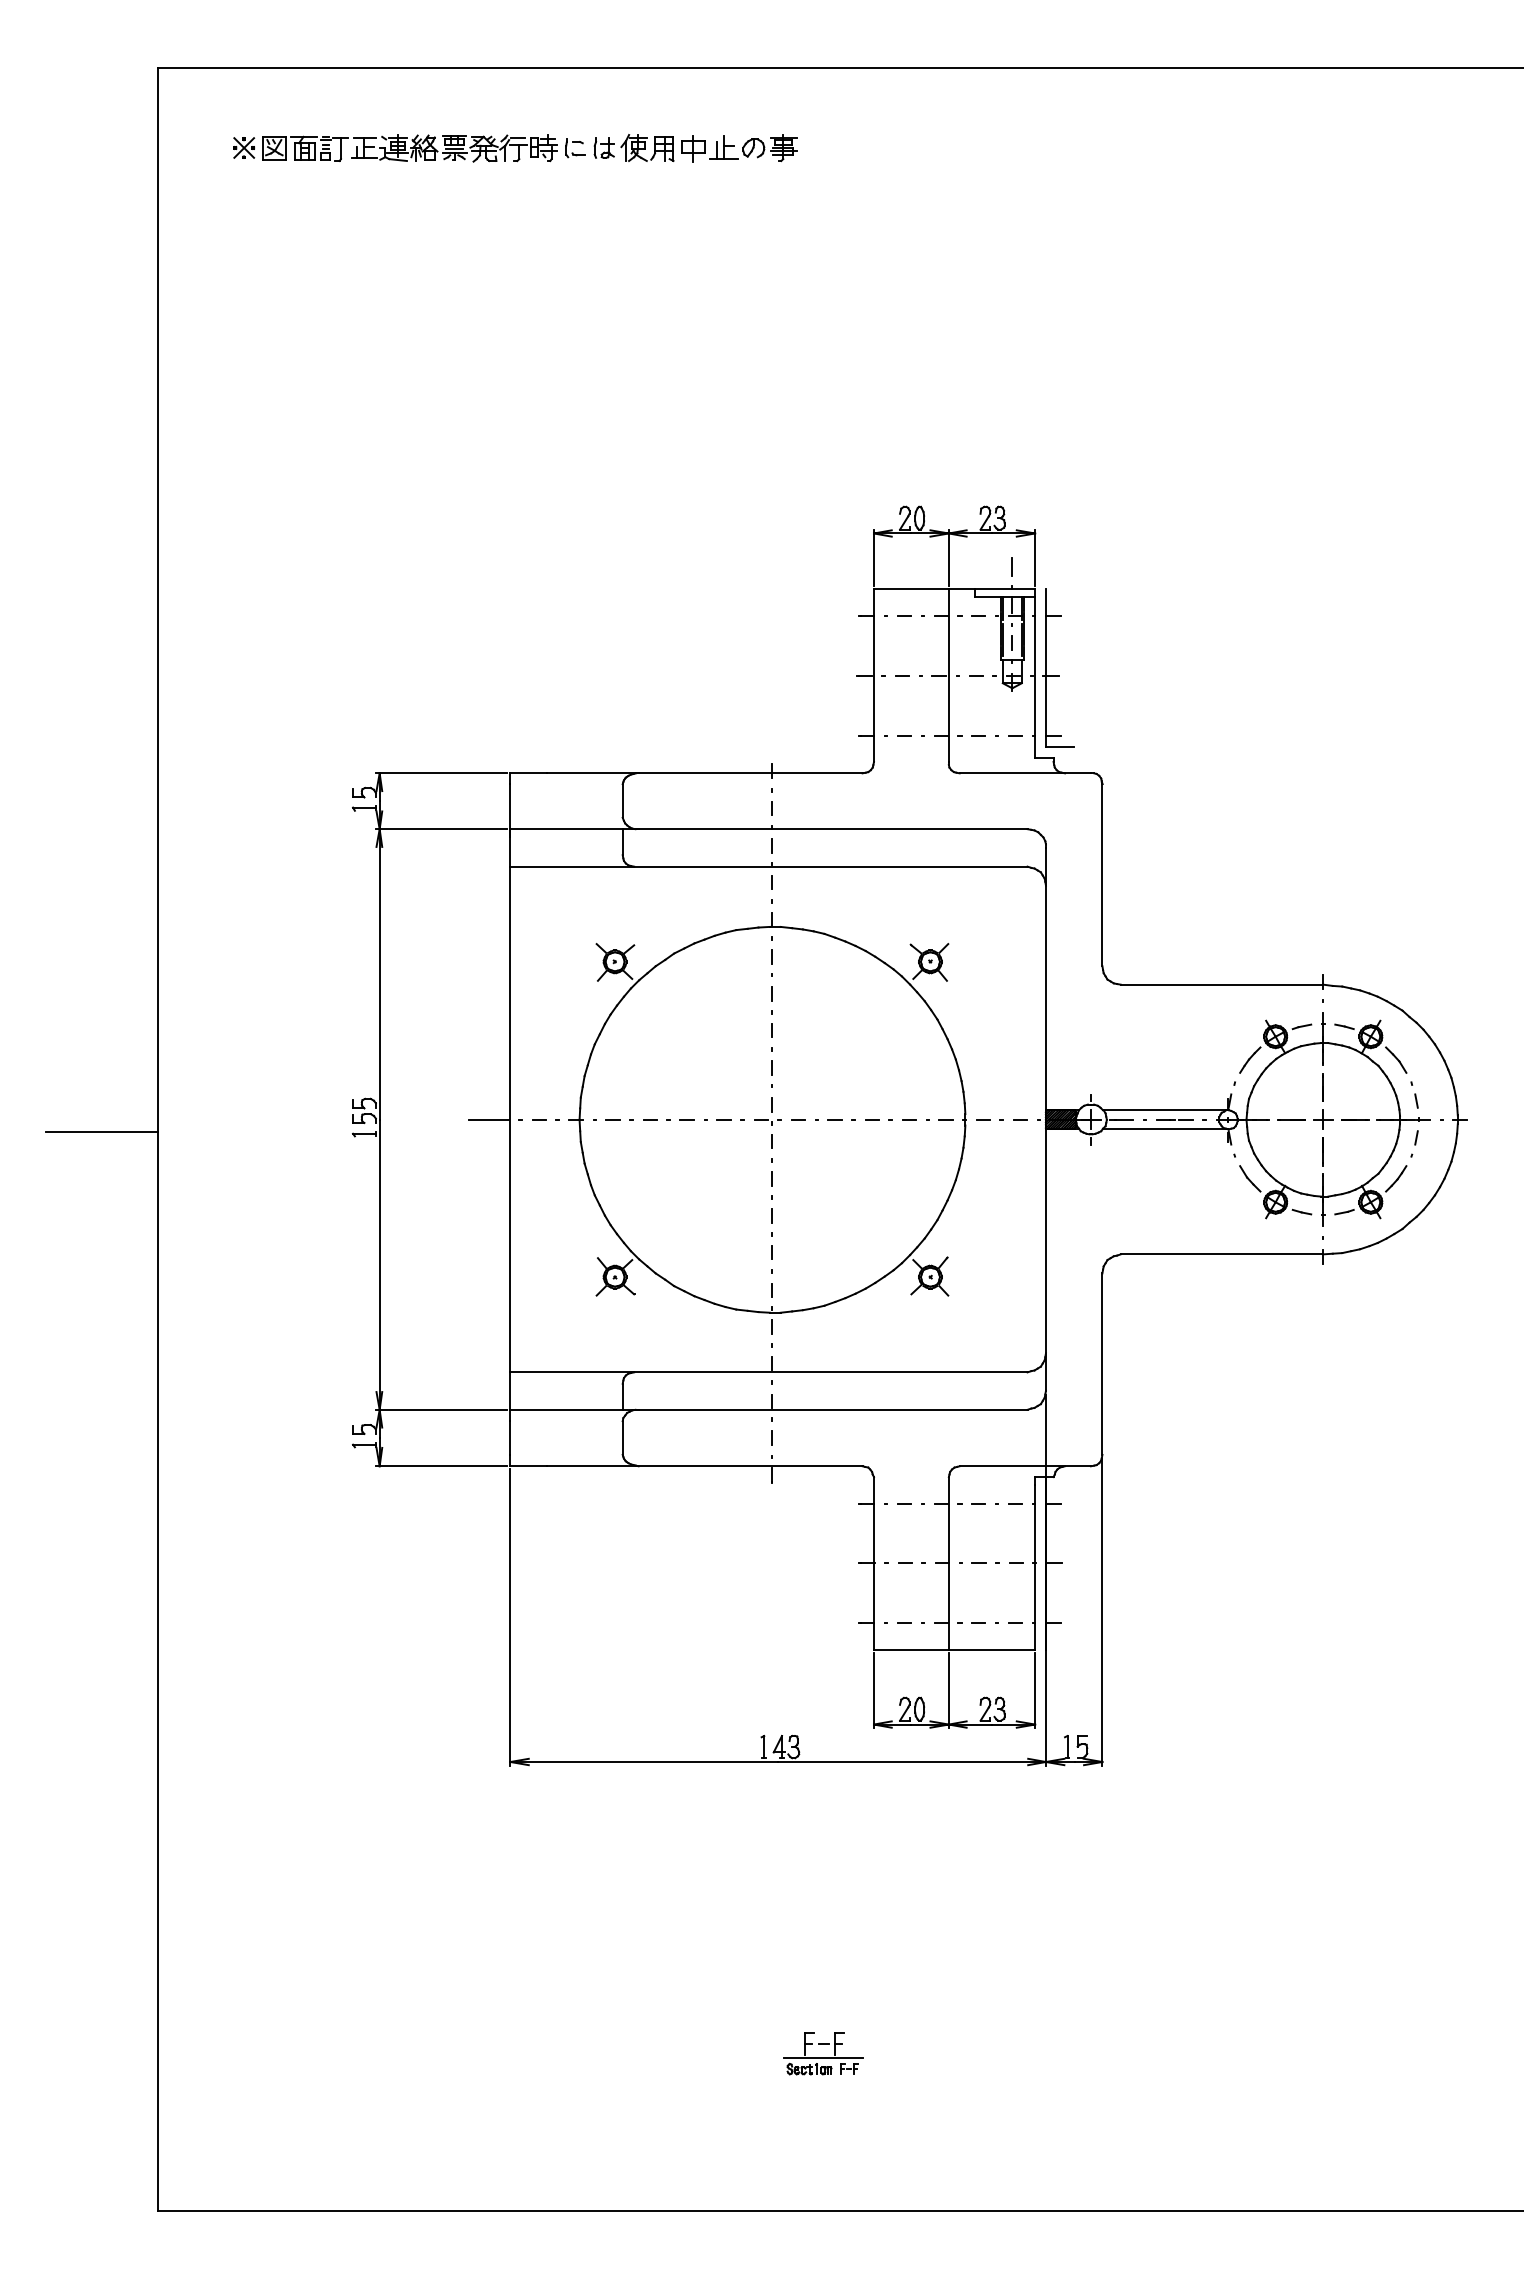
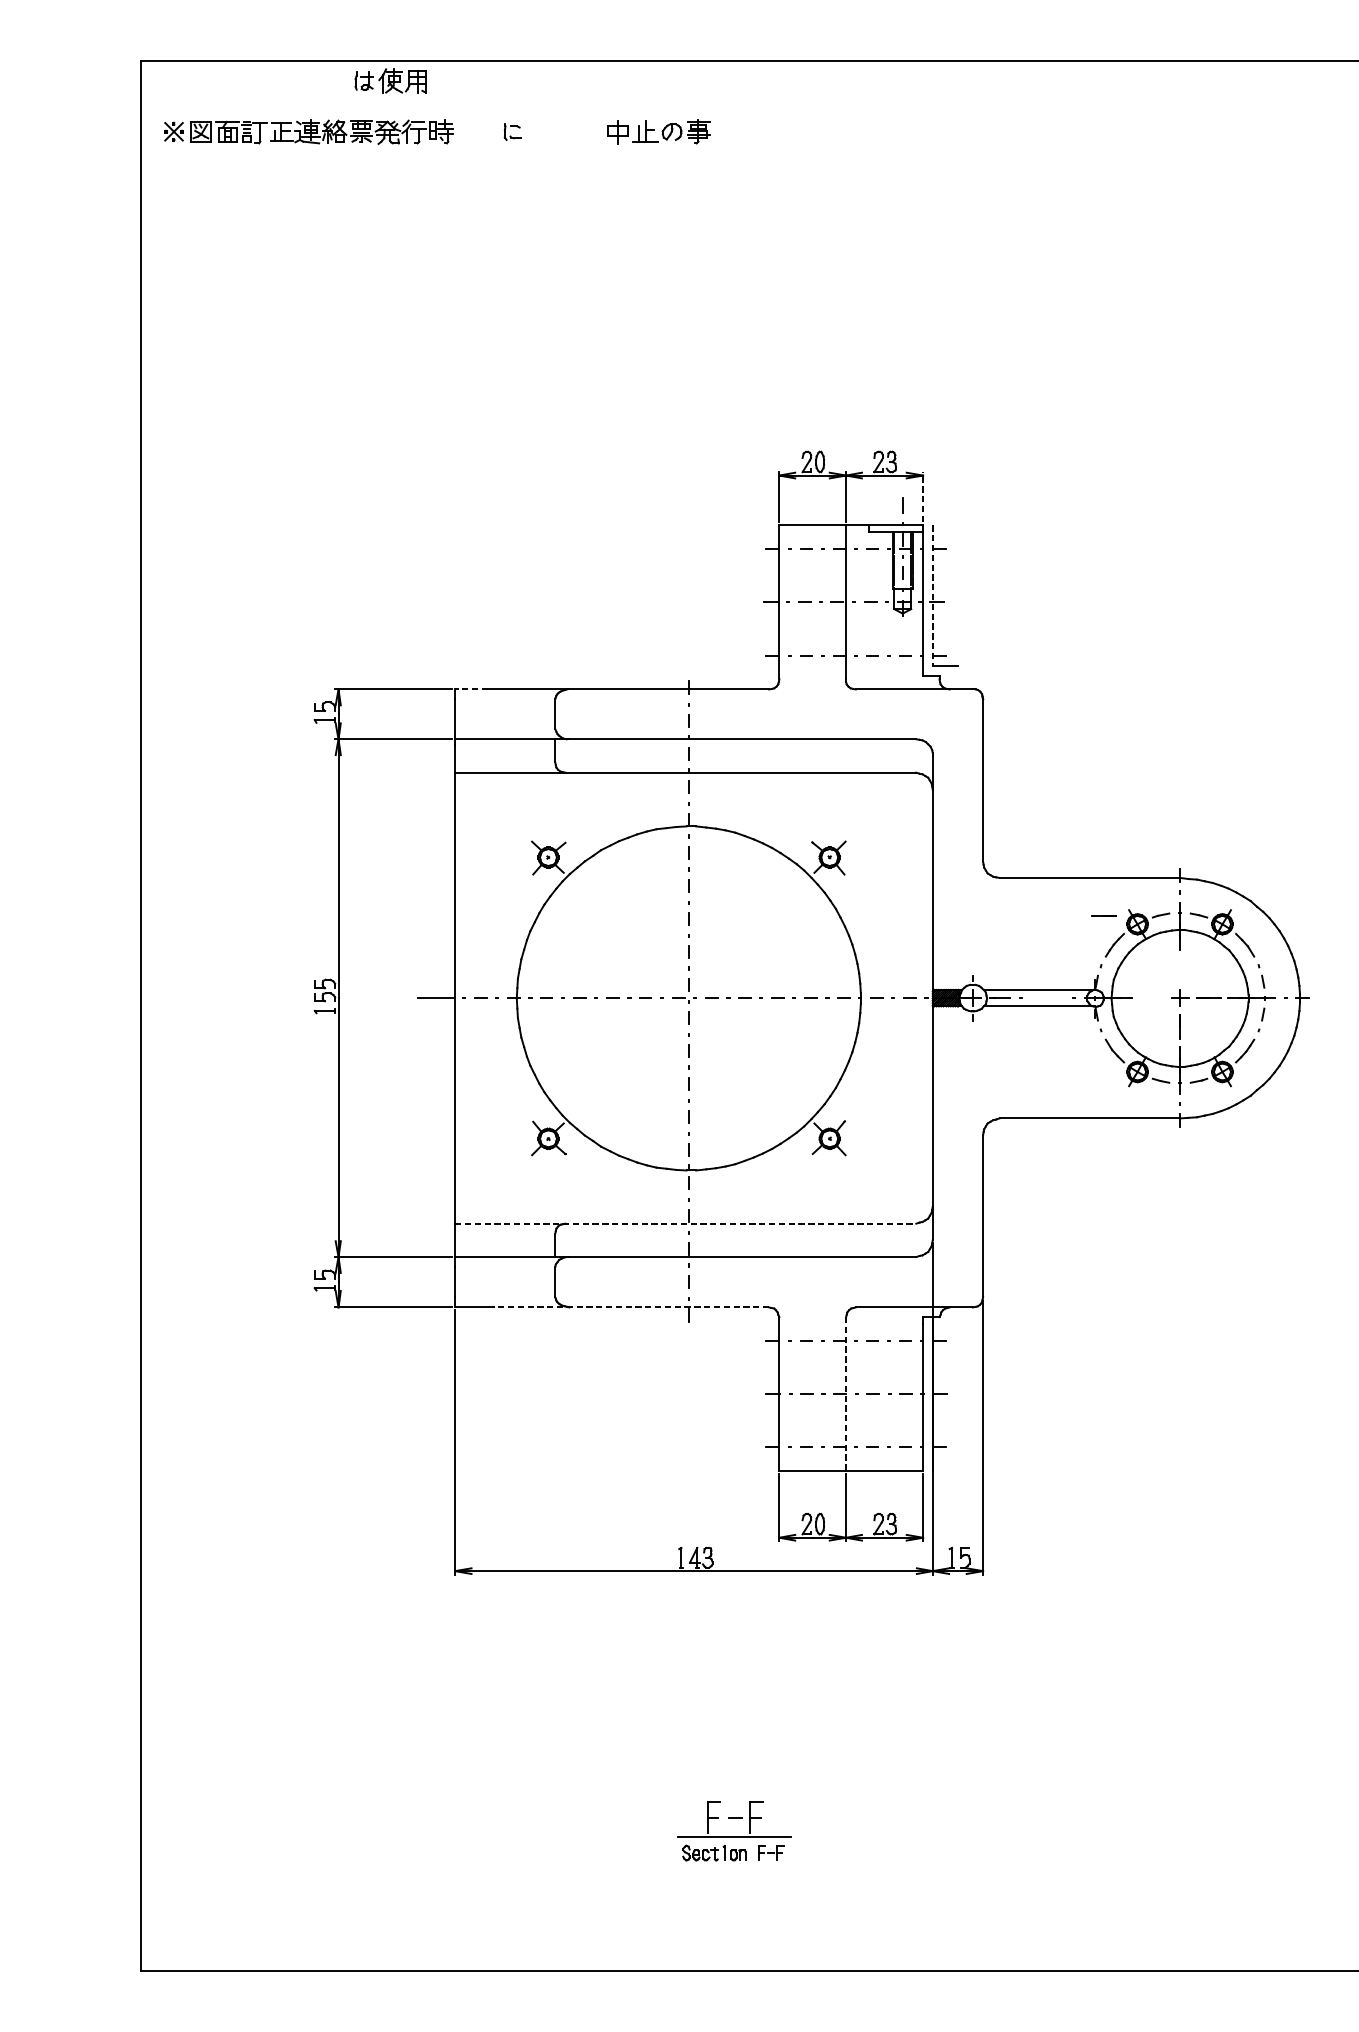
part: (633, 147) -> (390, 80), moved
part: (395, 148) -> (308, 132), moved
line: (1035, 557) -> (923, 496), solid -> dashed
line: (1045, 668) -> (932, 595), solid -> dashed
line: (528, 773) -> (471, 689), solid -> dashed
line: (1322, 1087) -> (1179, 969), removed
line: (1174, 1119) -> (1047, 998), removed
line: (1291, 1119) -> (1104, 916), moved
line: (101, 1131) -> (90, 1008), removed
line: (768, 1372) -> (685, 1223), solid -> dashed
line: (704, 1466) -> (628, 1307), solid -> dashed
line: (948, 1563) -> (845, 1394), solid -> dashed
part: (823, 2053) -> (734, 1831), size x1.6

